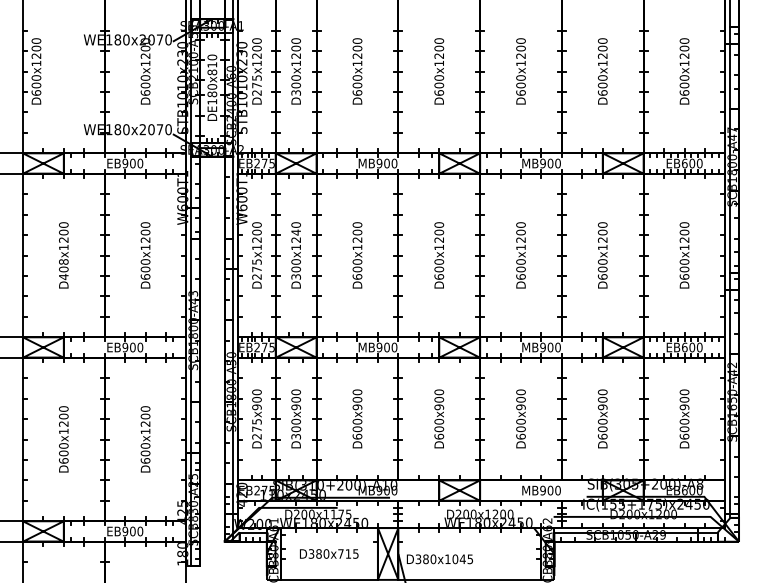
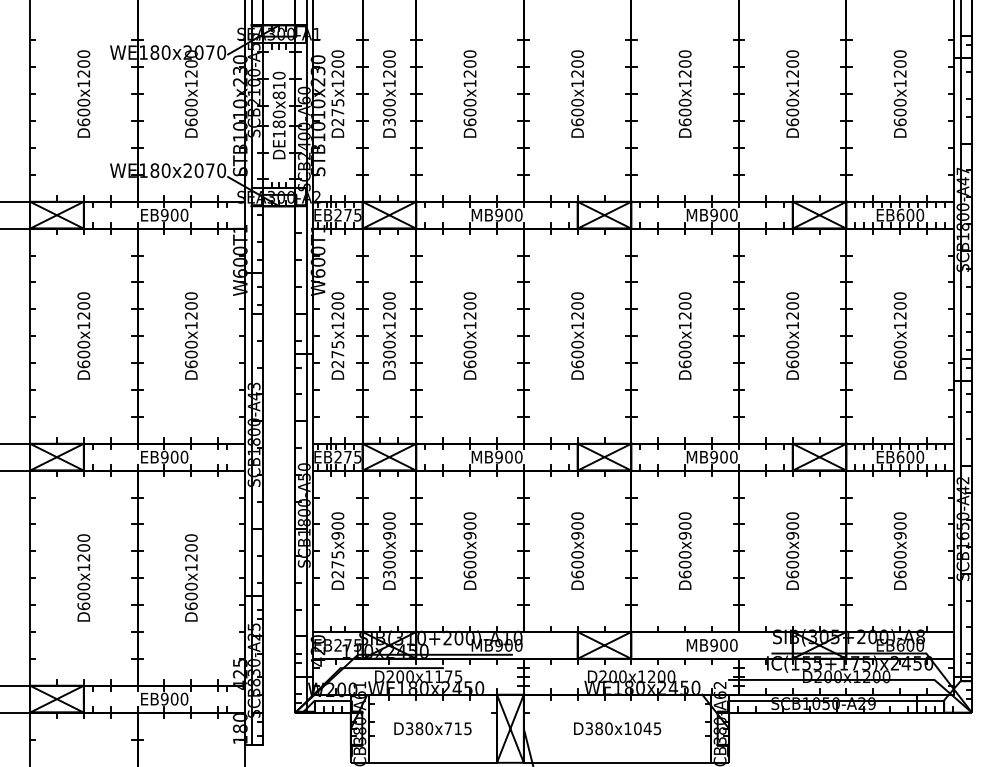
text: (36, 71) -> (83, 93), moved
text: (296, 232) -> (389, 306), D300x1240 -> D300x1200
text: (63, 269) -> (83, 354), D408x1200 -> D600x1200
text: (439, 559) -> (617, 728), moved

